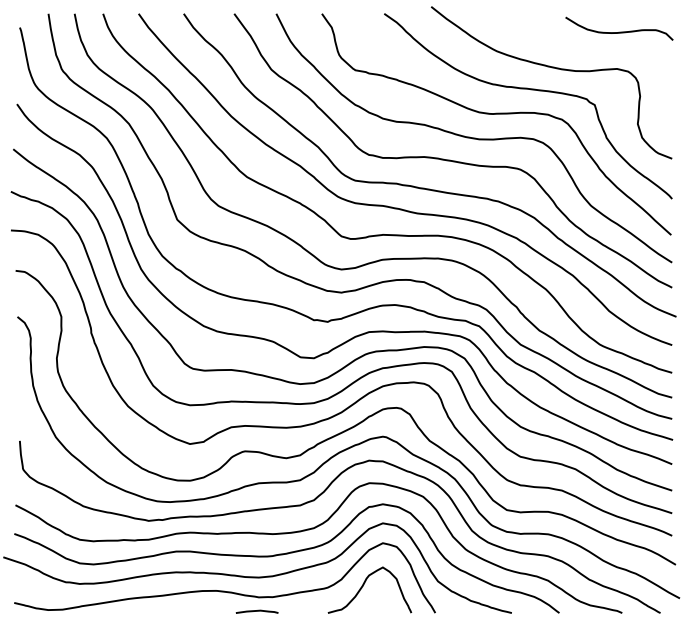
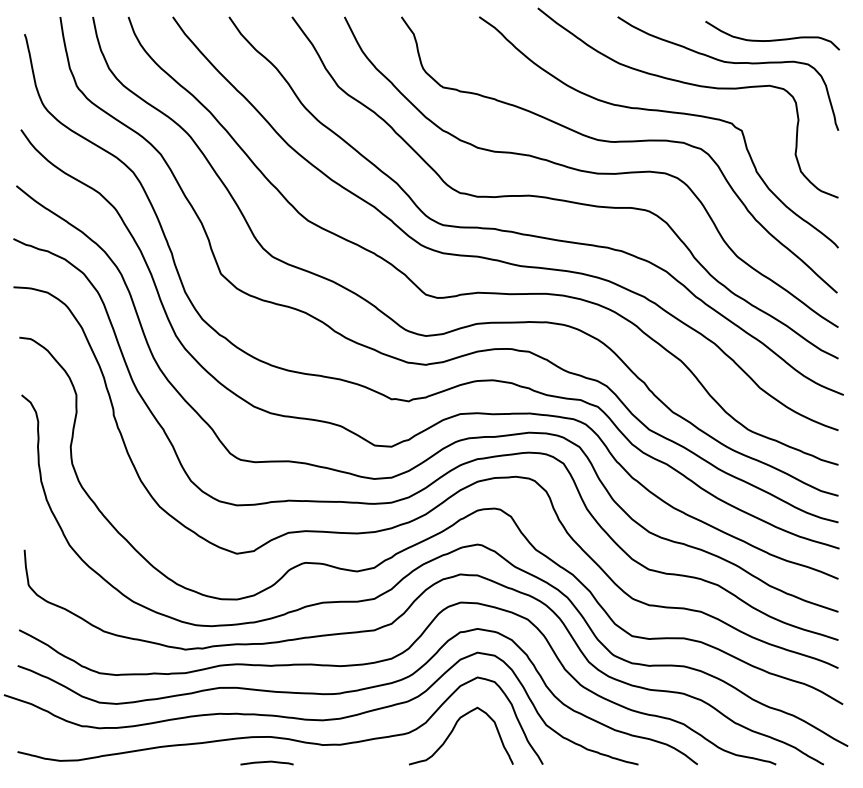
curve: (584, 51) -> (729, 64), added
curve: (256, 611) -> (266, 762), moved

